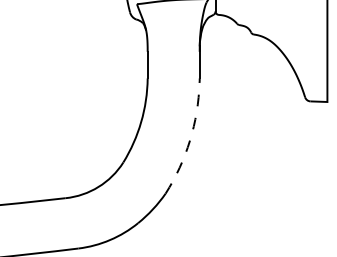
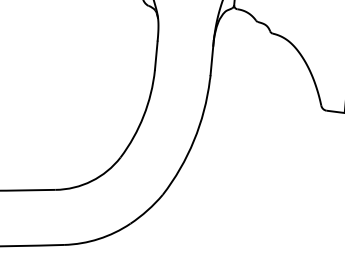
arc: (190, 140) -> (194, 140), dashed -> solid

